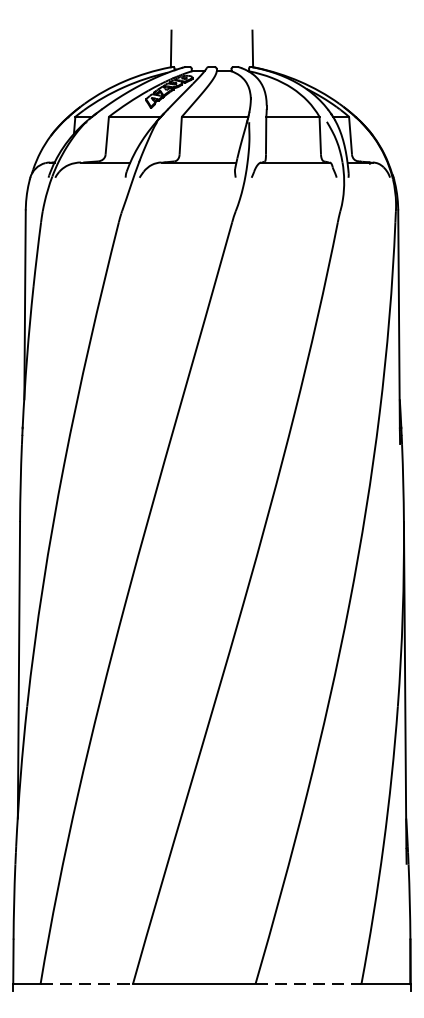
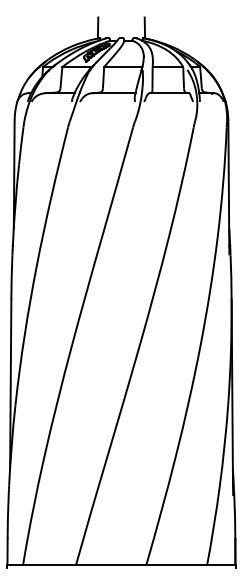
line: (88, 983) -> (50, 564), dashed -> solid
line: (309, 983) -> (177, 564), dashed -> solid

